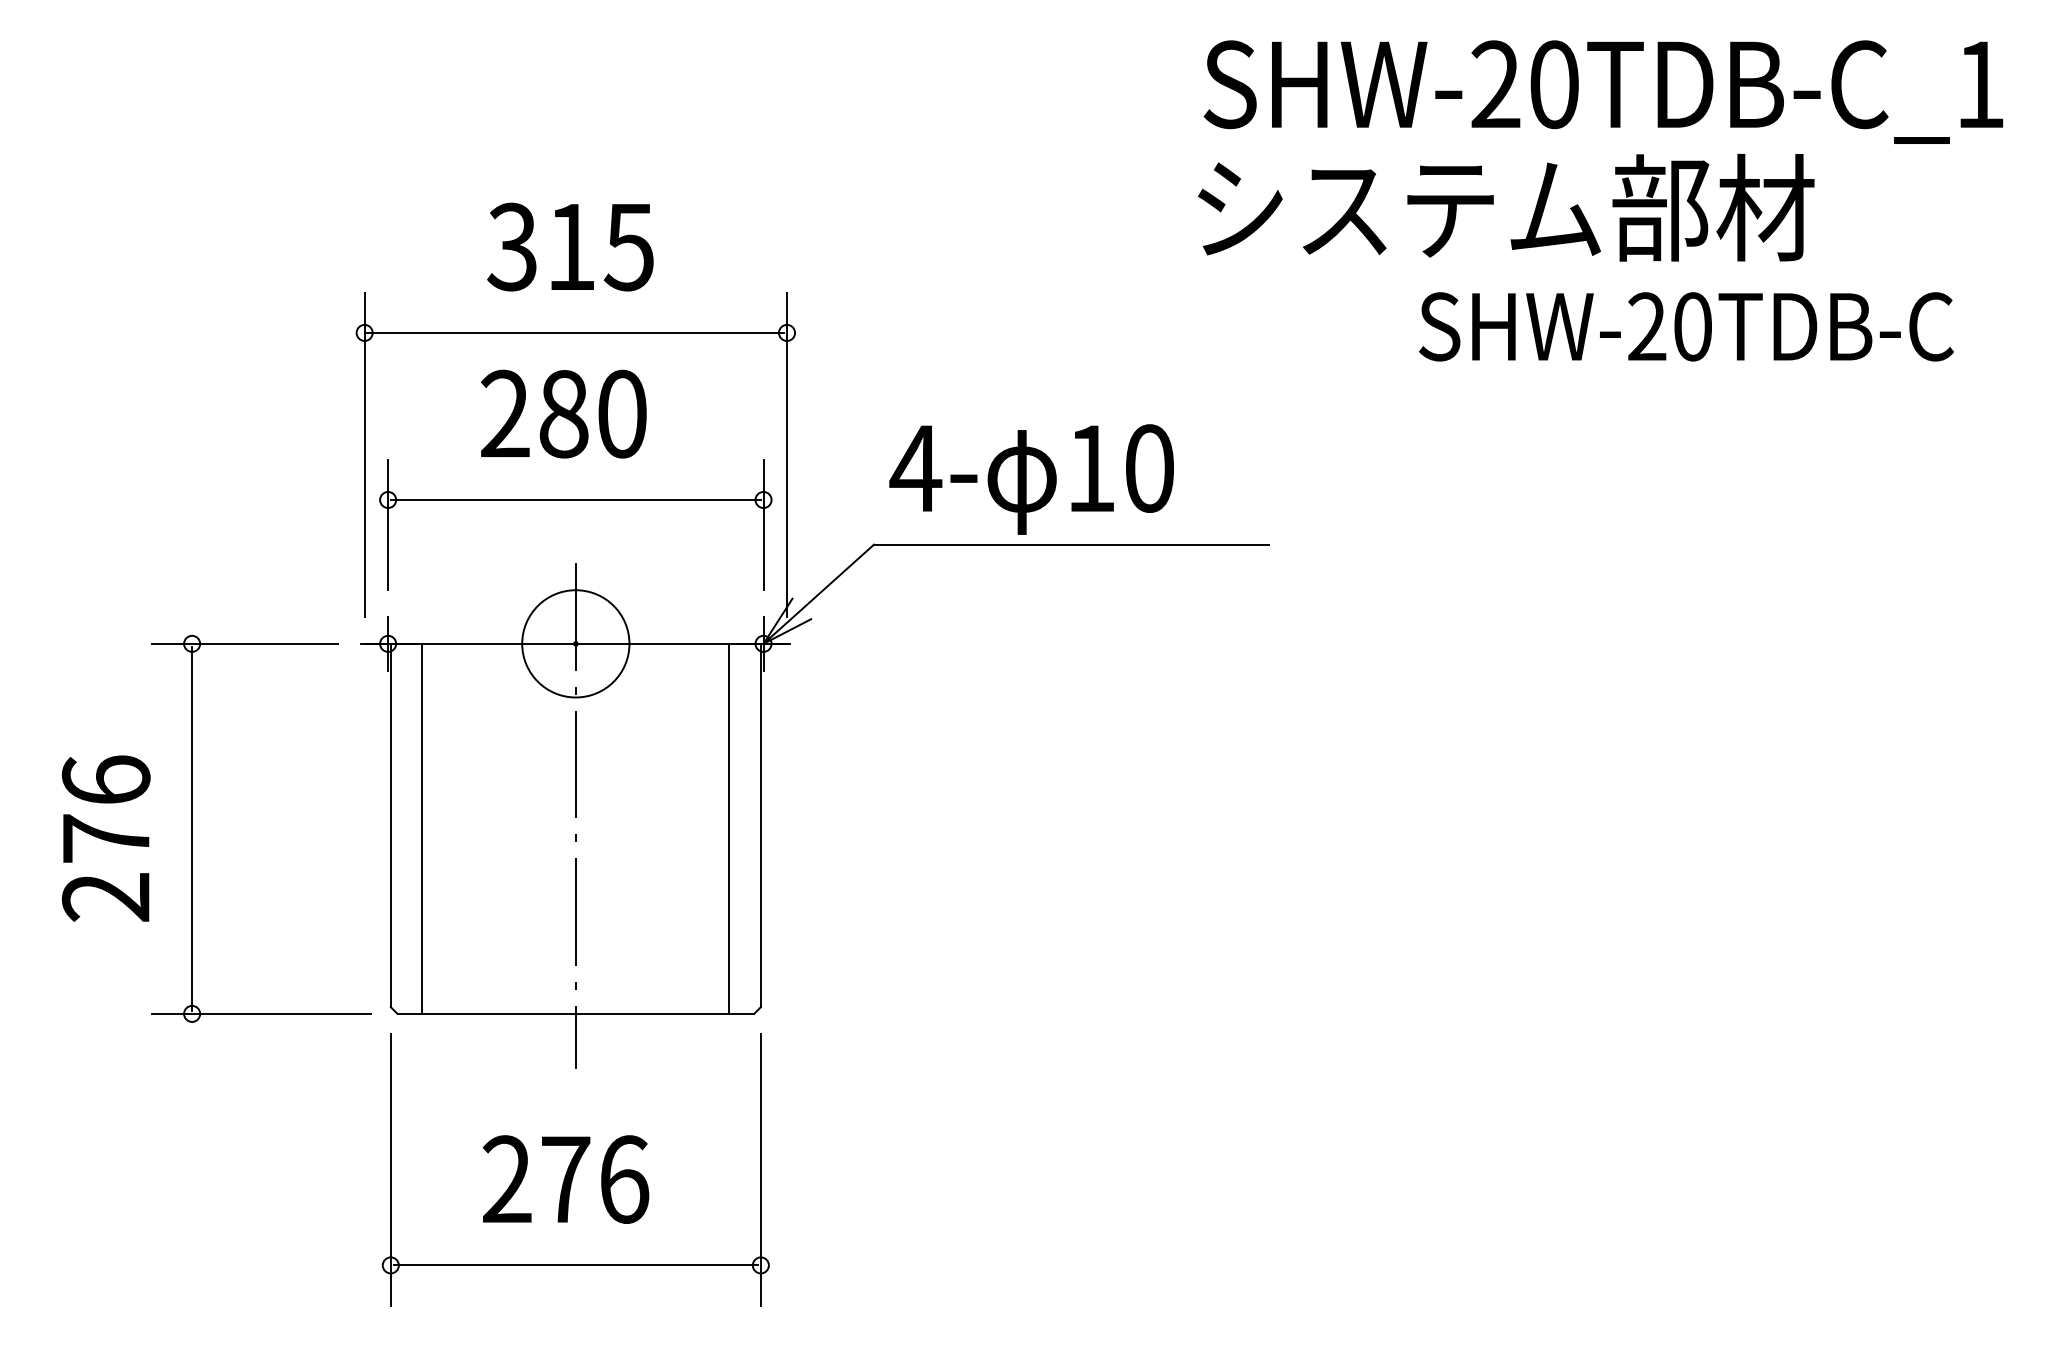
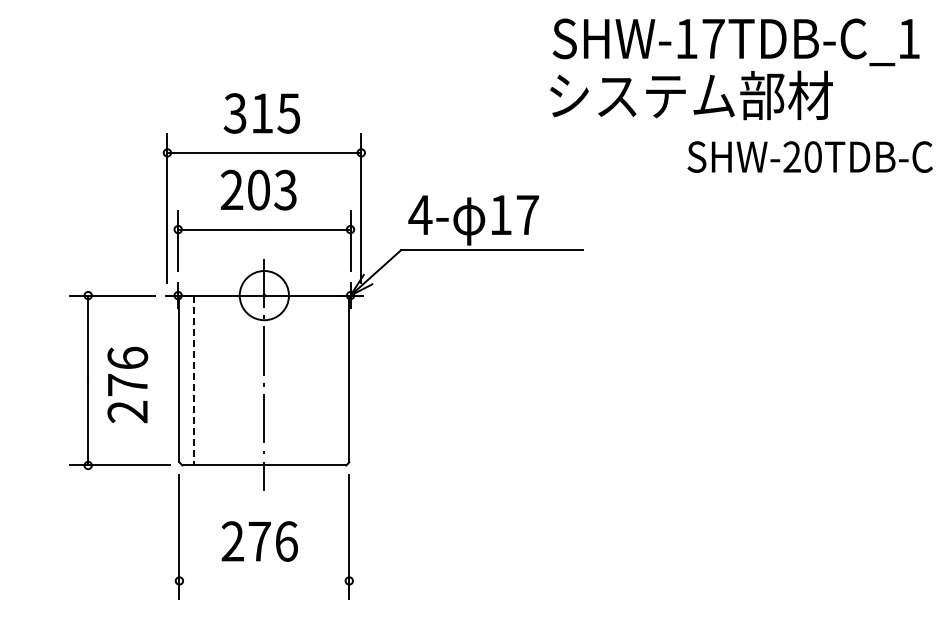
text: (1523, 83) -> (699, 38), SHW-20TDB-C_1 -> SHW-17TDB-C_1
text: (1684, 325) -> (809, 156), moved
text: (591, 412) -> (271, 189), 280 -> 203
text: (1149, 467) -> (527, 214), 10 -> 17
line: (421, 828) -> (193, 380), solid -> dashed
line: (728, 828) -> (334, 380), removed
text: (105, 837) -> (127, 384), moved
line: (576, 1264) -> (264, 580), removed

